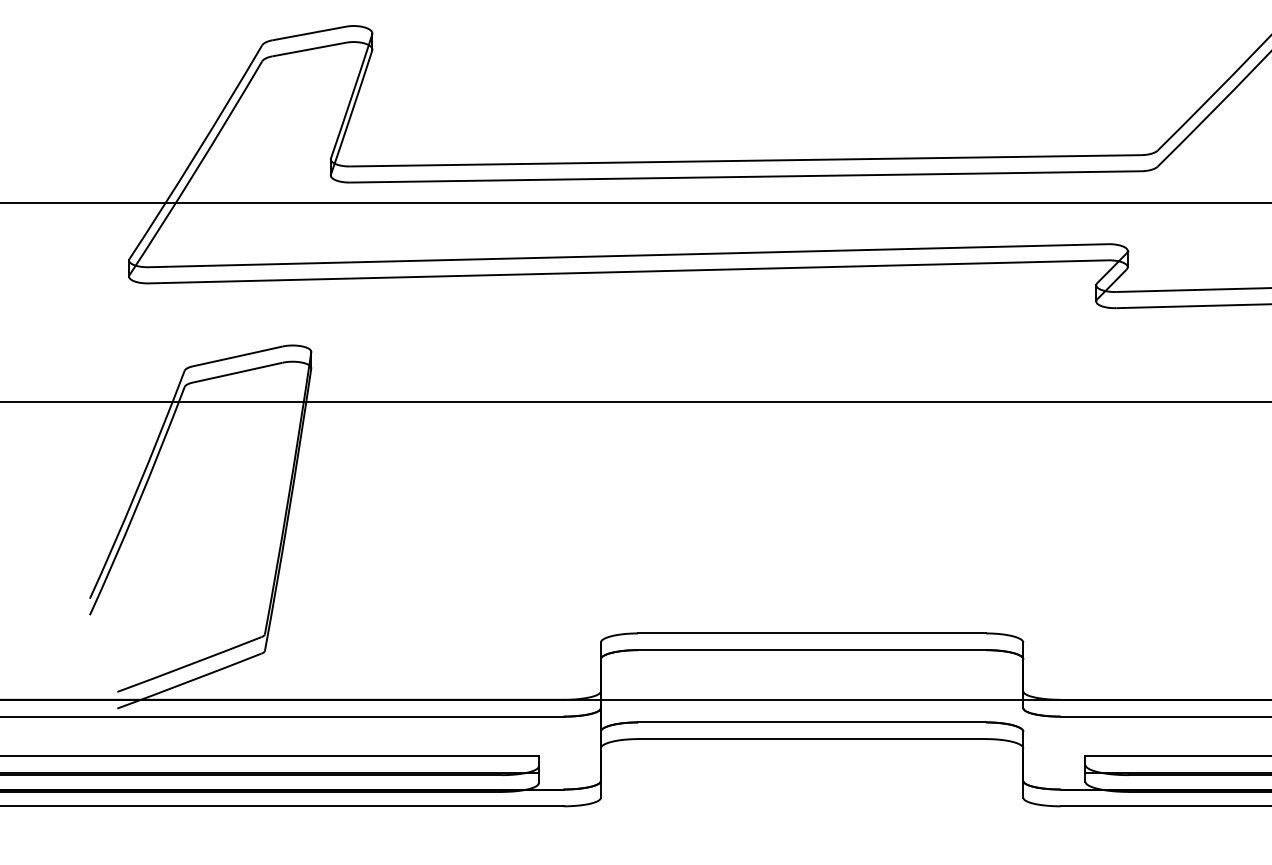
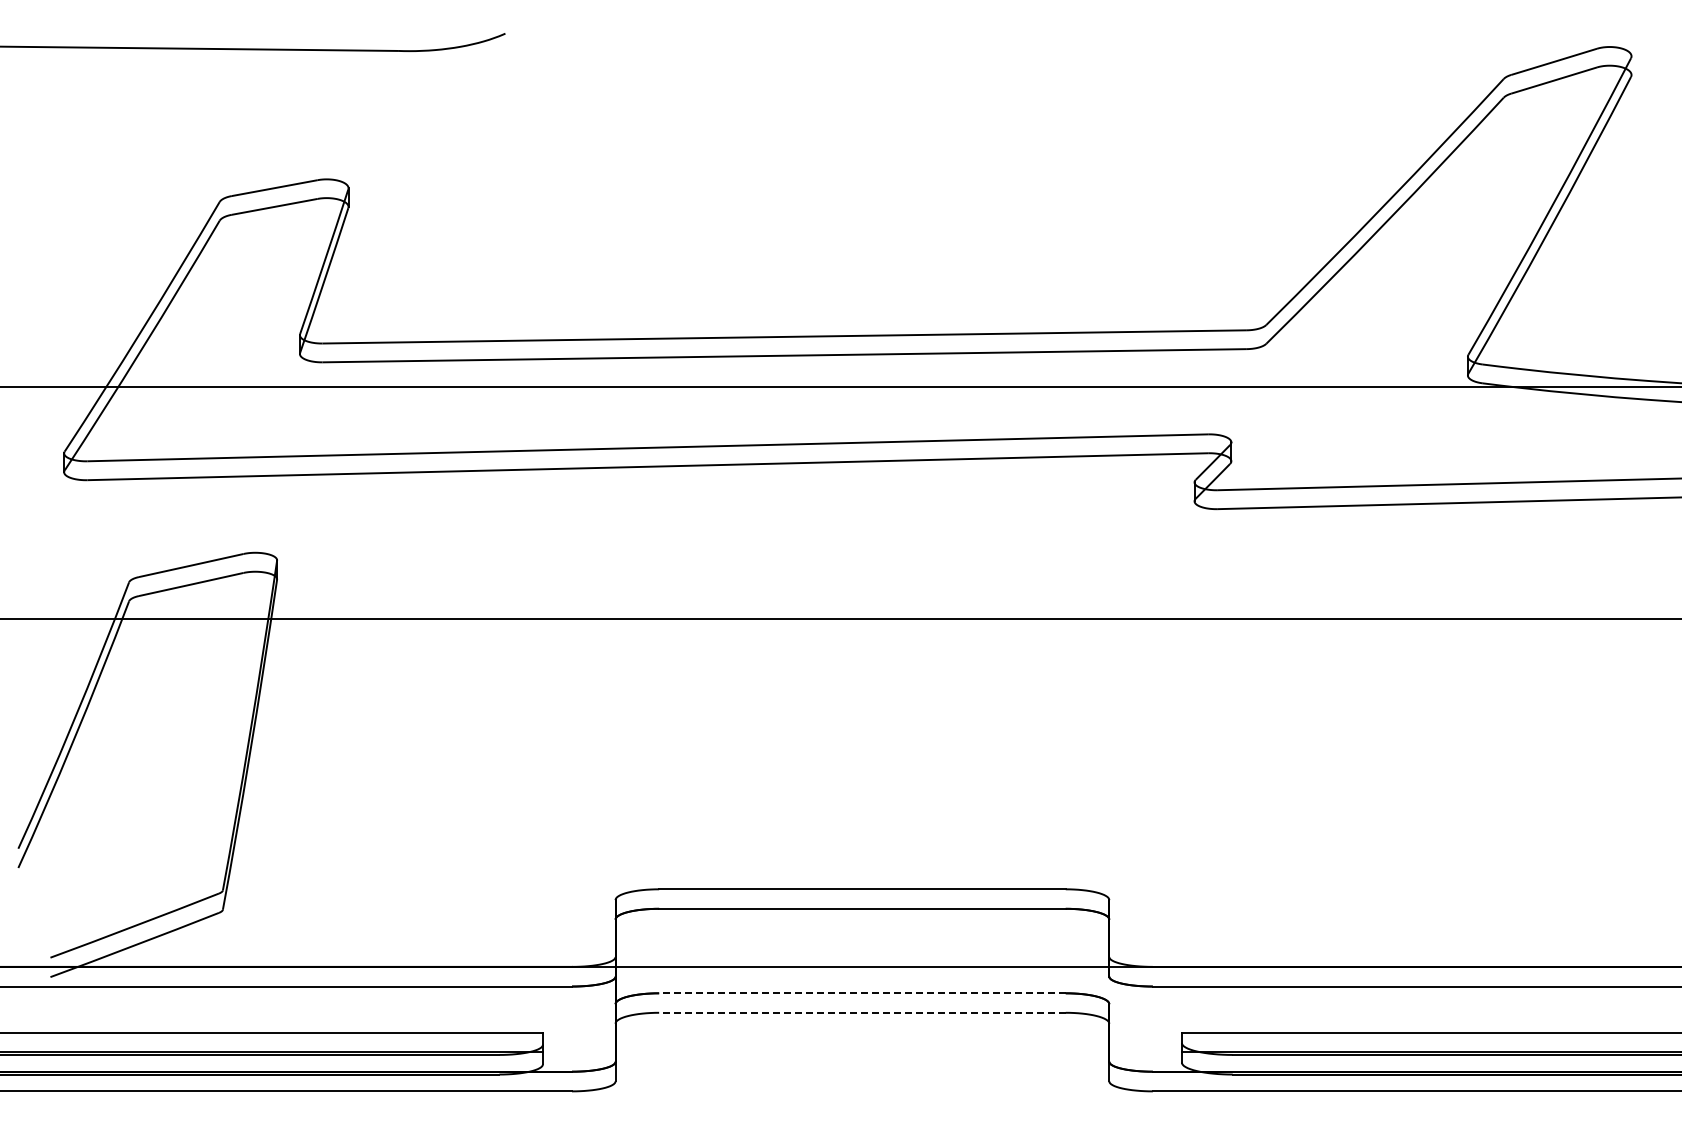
line: (811, 722) -> (861, 993), solid -> dashed
line: (811, 738) -> (861, 1012), solid -> dashed

